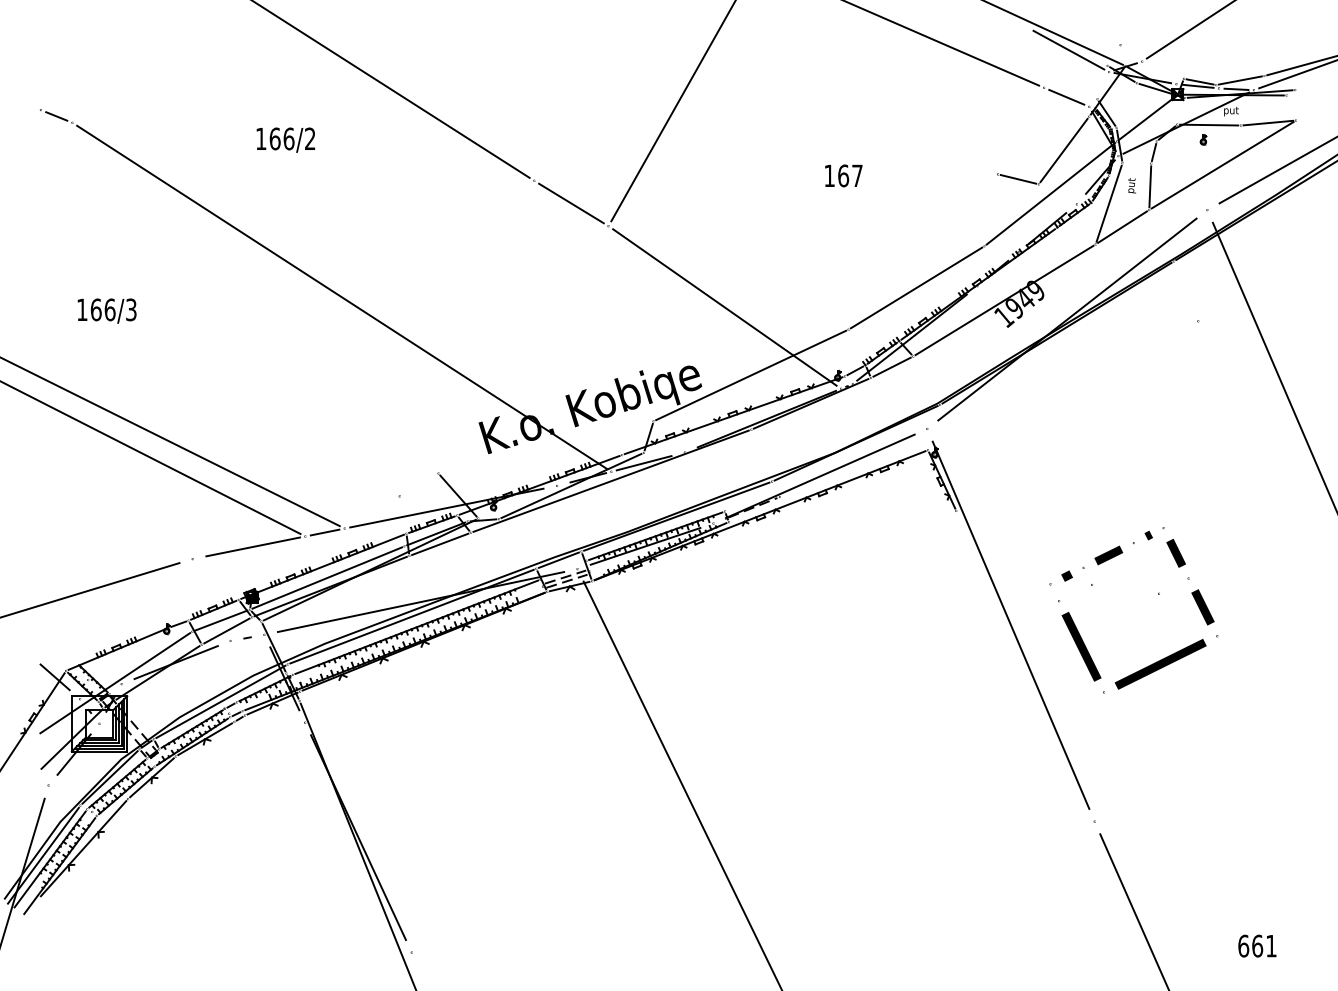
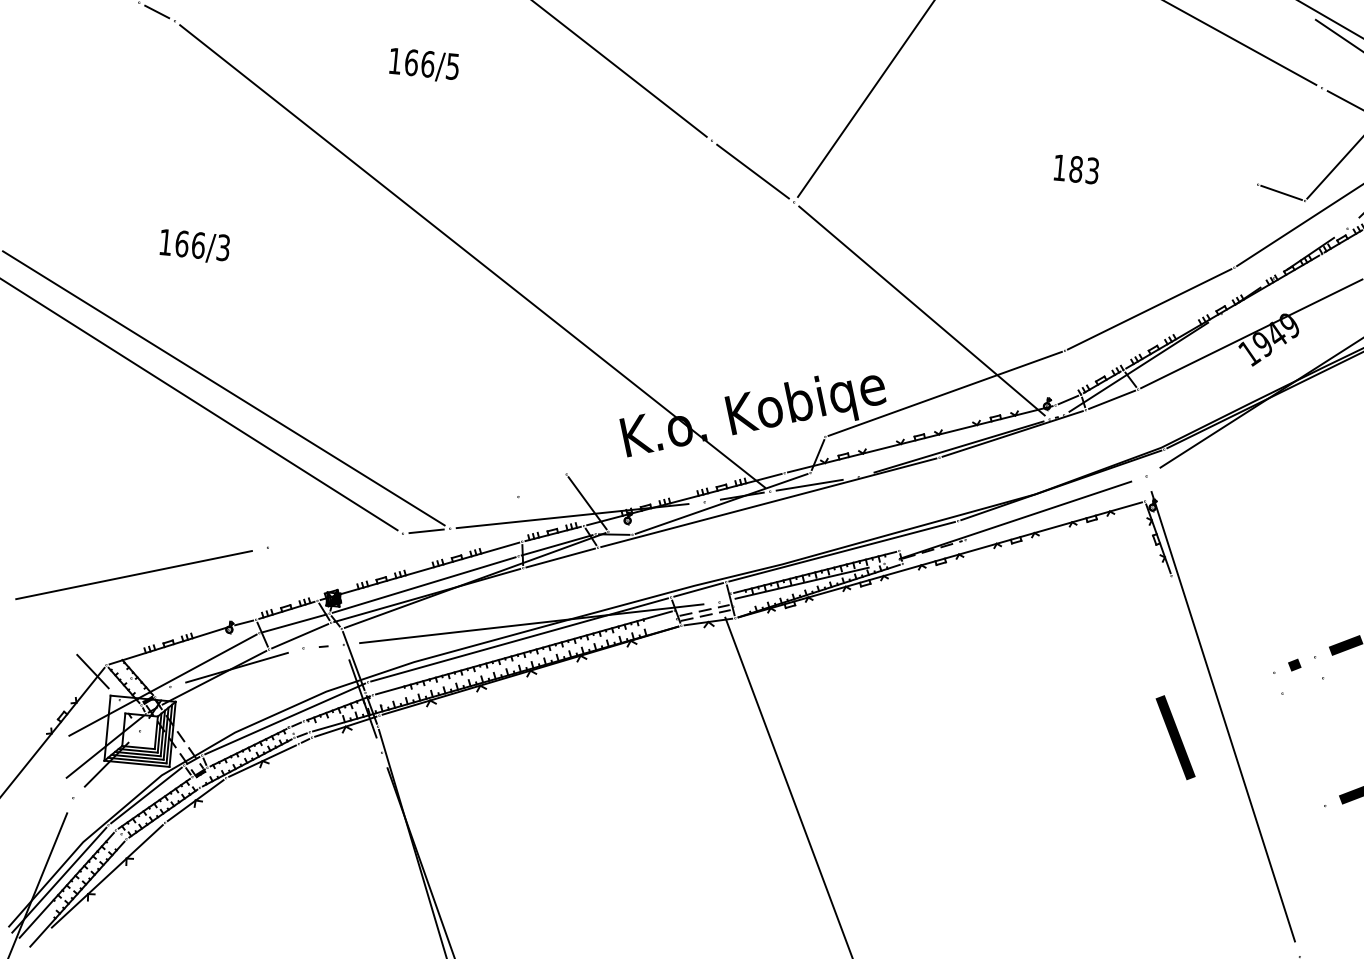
text: (310, 138) -> (453, 66), 166/2 -> 166/5
text: (850, 175) -> (1084, 169), 167 -> 183
line: (252, 546) -> (339, 539), removed
line: (1081, 646) -> (1175, 737), moved

